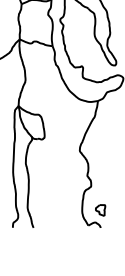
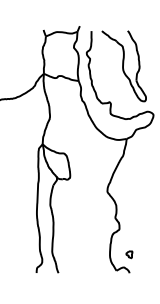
part: (100, 210) -> (129, 254), size x0.6

